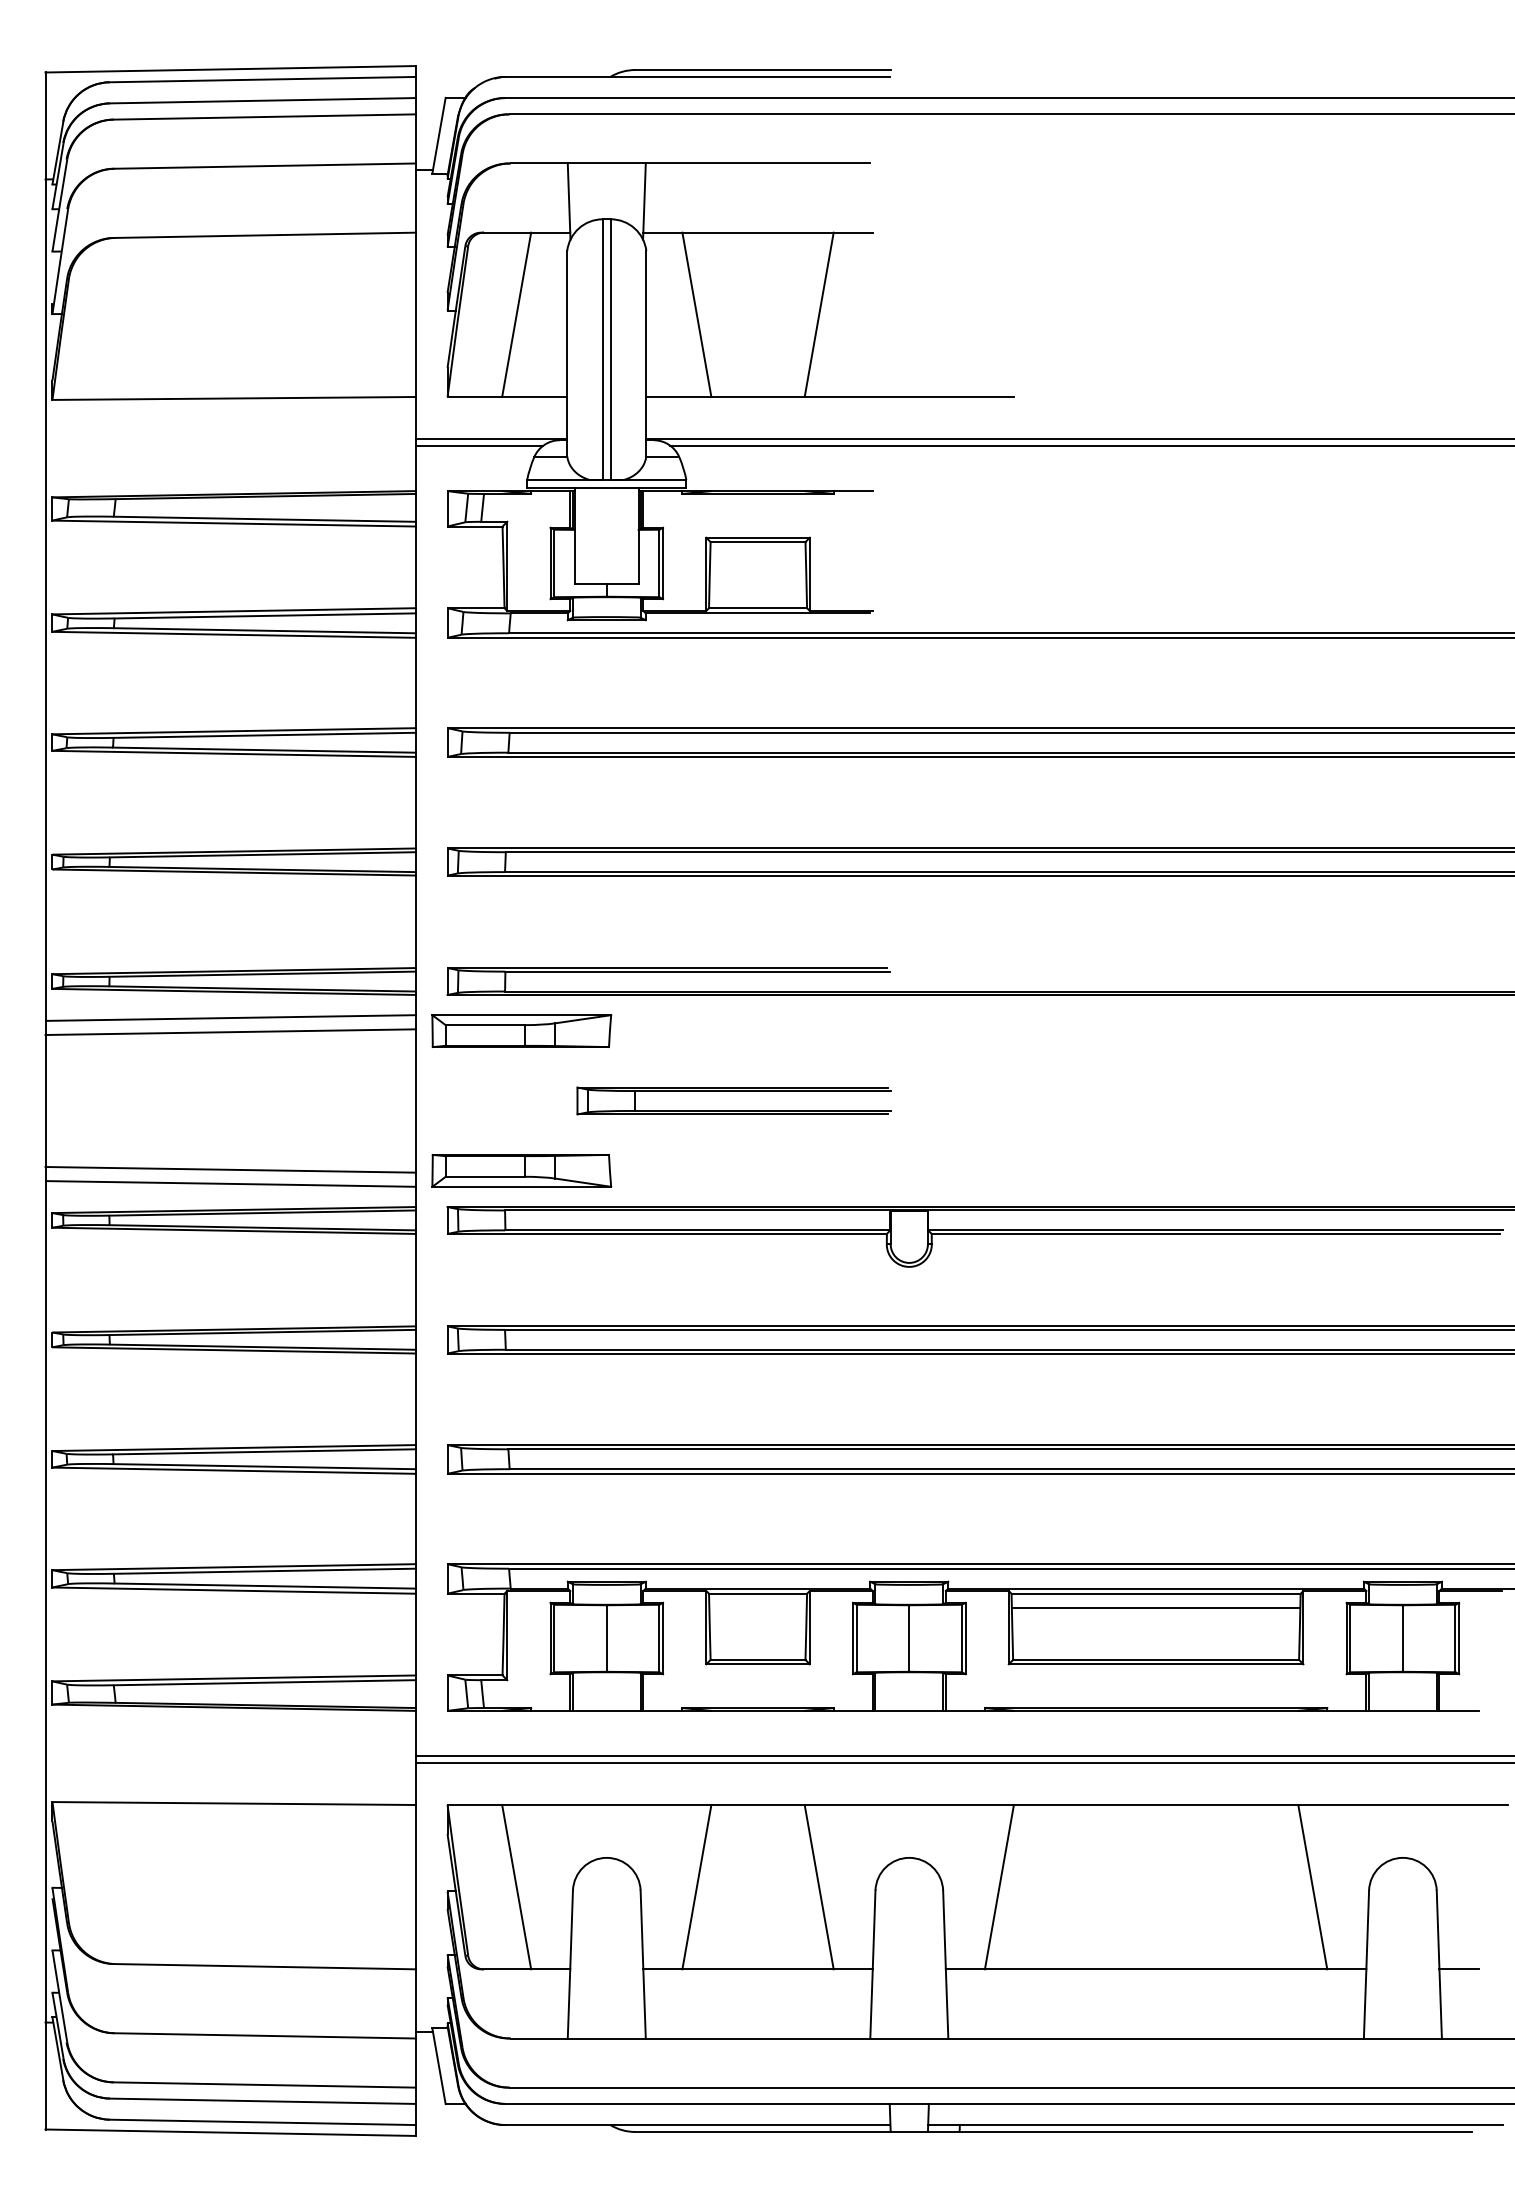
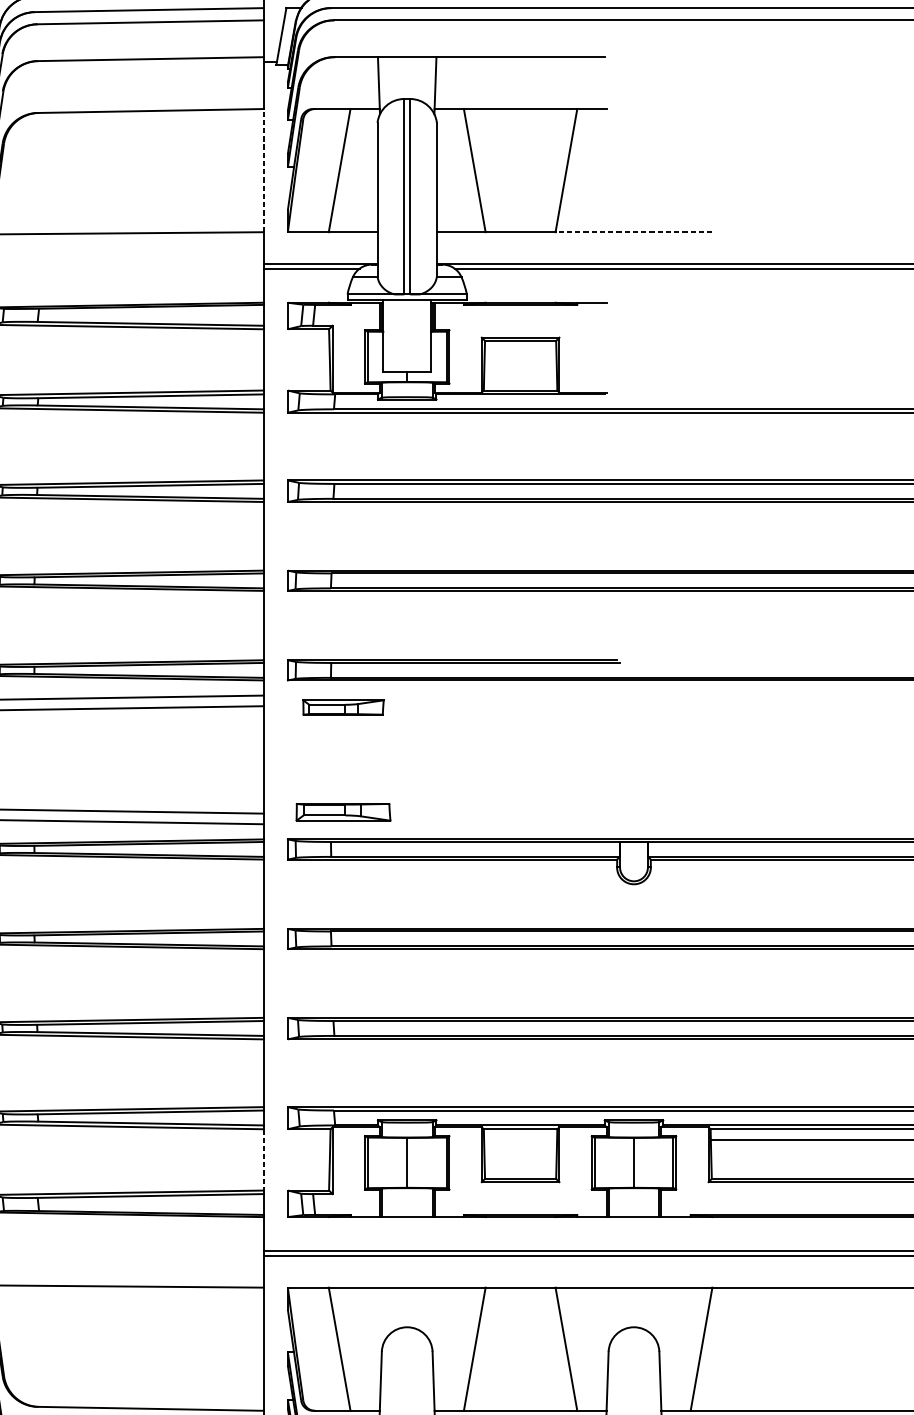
line: (415, 314) -> (263, 170), solid -> dashed
line: (909, 397) -> (634, 232), solid -> dashed
part: (521, 1030) -> (343, 707), size x0.6
part: (733, 1091) -> (502, 752), removed
part: (521, 1170) -> (343, 812), size x0.7
line: (415, 1634) -> (263, 1159), solid -> dashed

